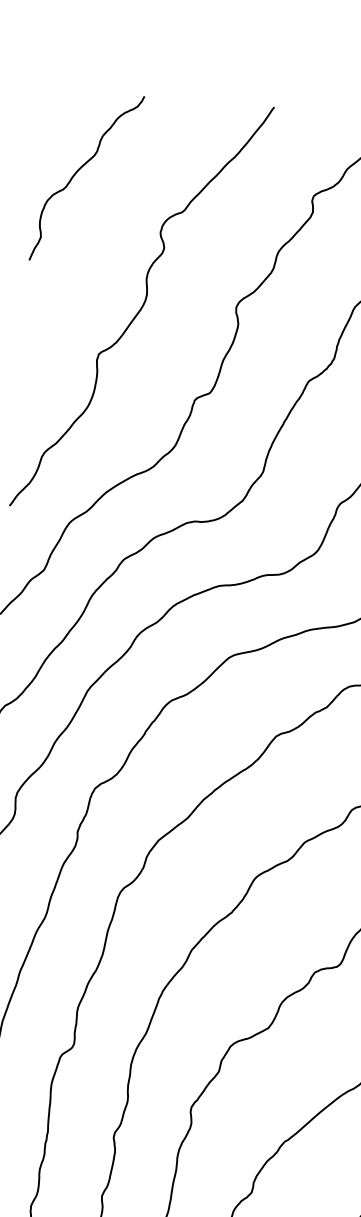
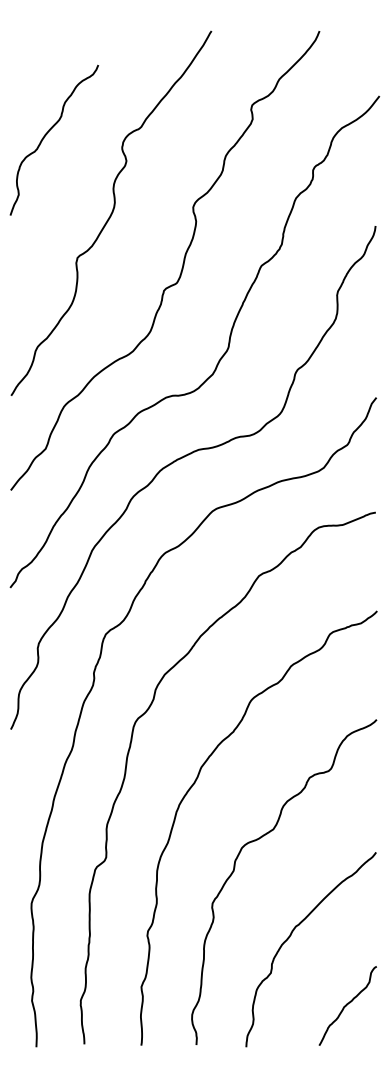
curve: (80, 169) -> (48, 133), moved

